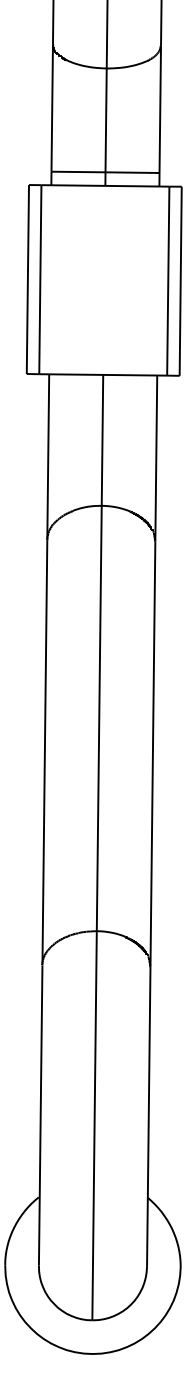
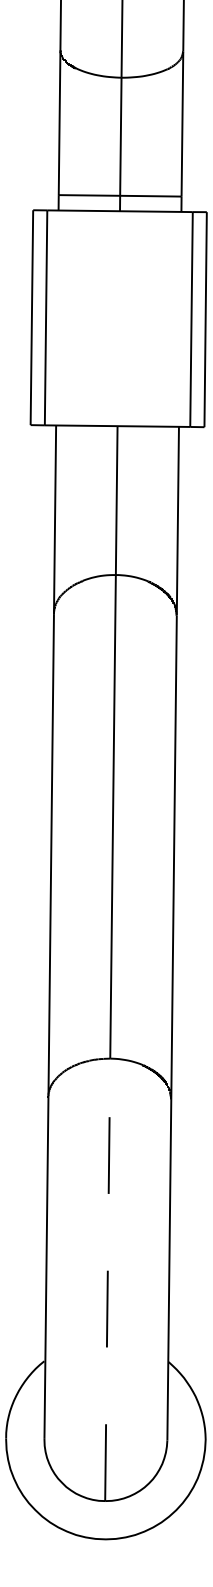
line: (94, 1125) -> (107, 1279), solid -> dashed

